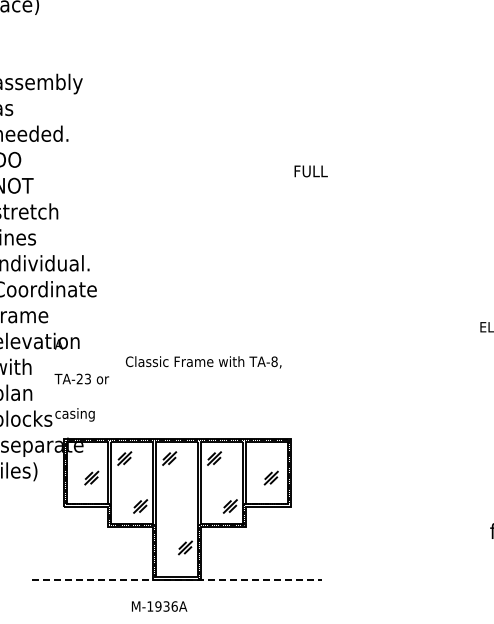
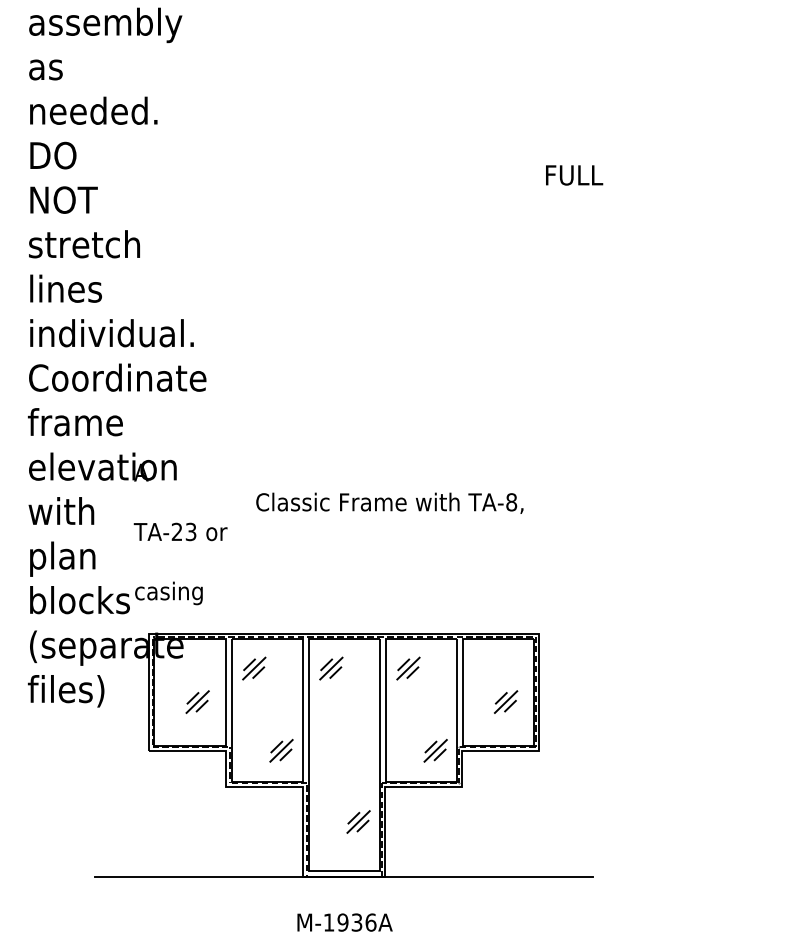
line: (177, 580) -> (344, 877), dashed -> solid
text: (159, 606) -> (344, 922), moved

